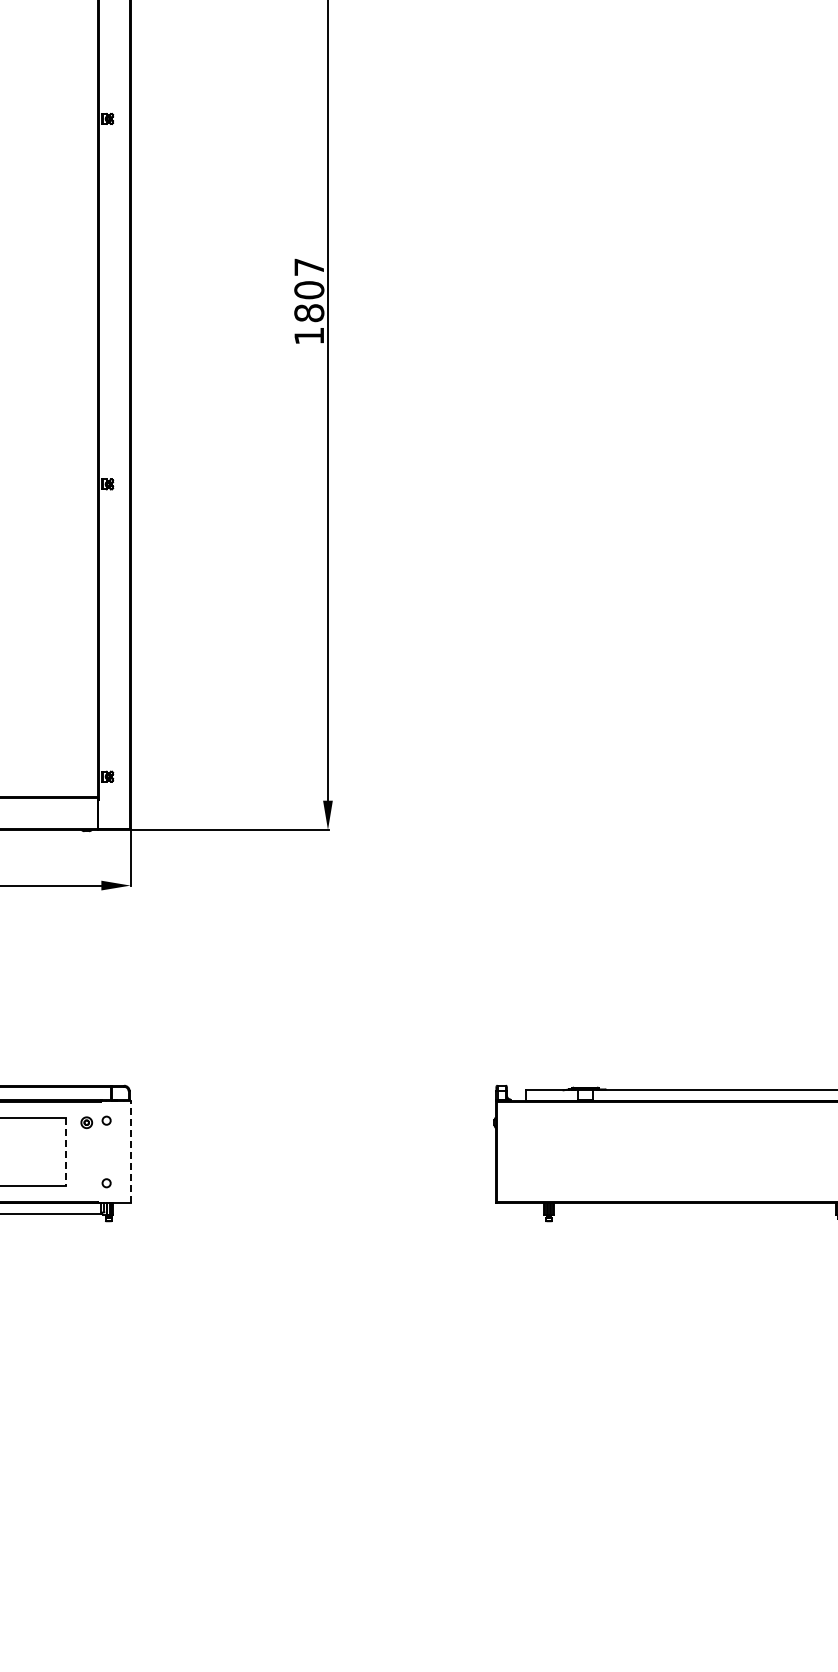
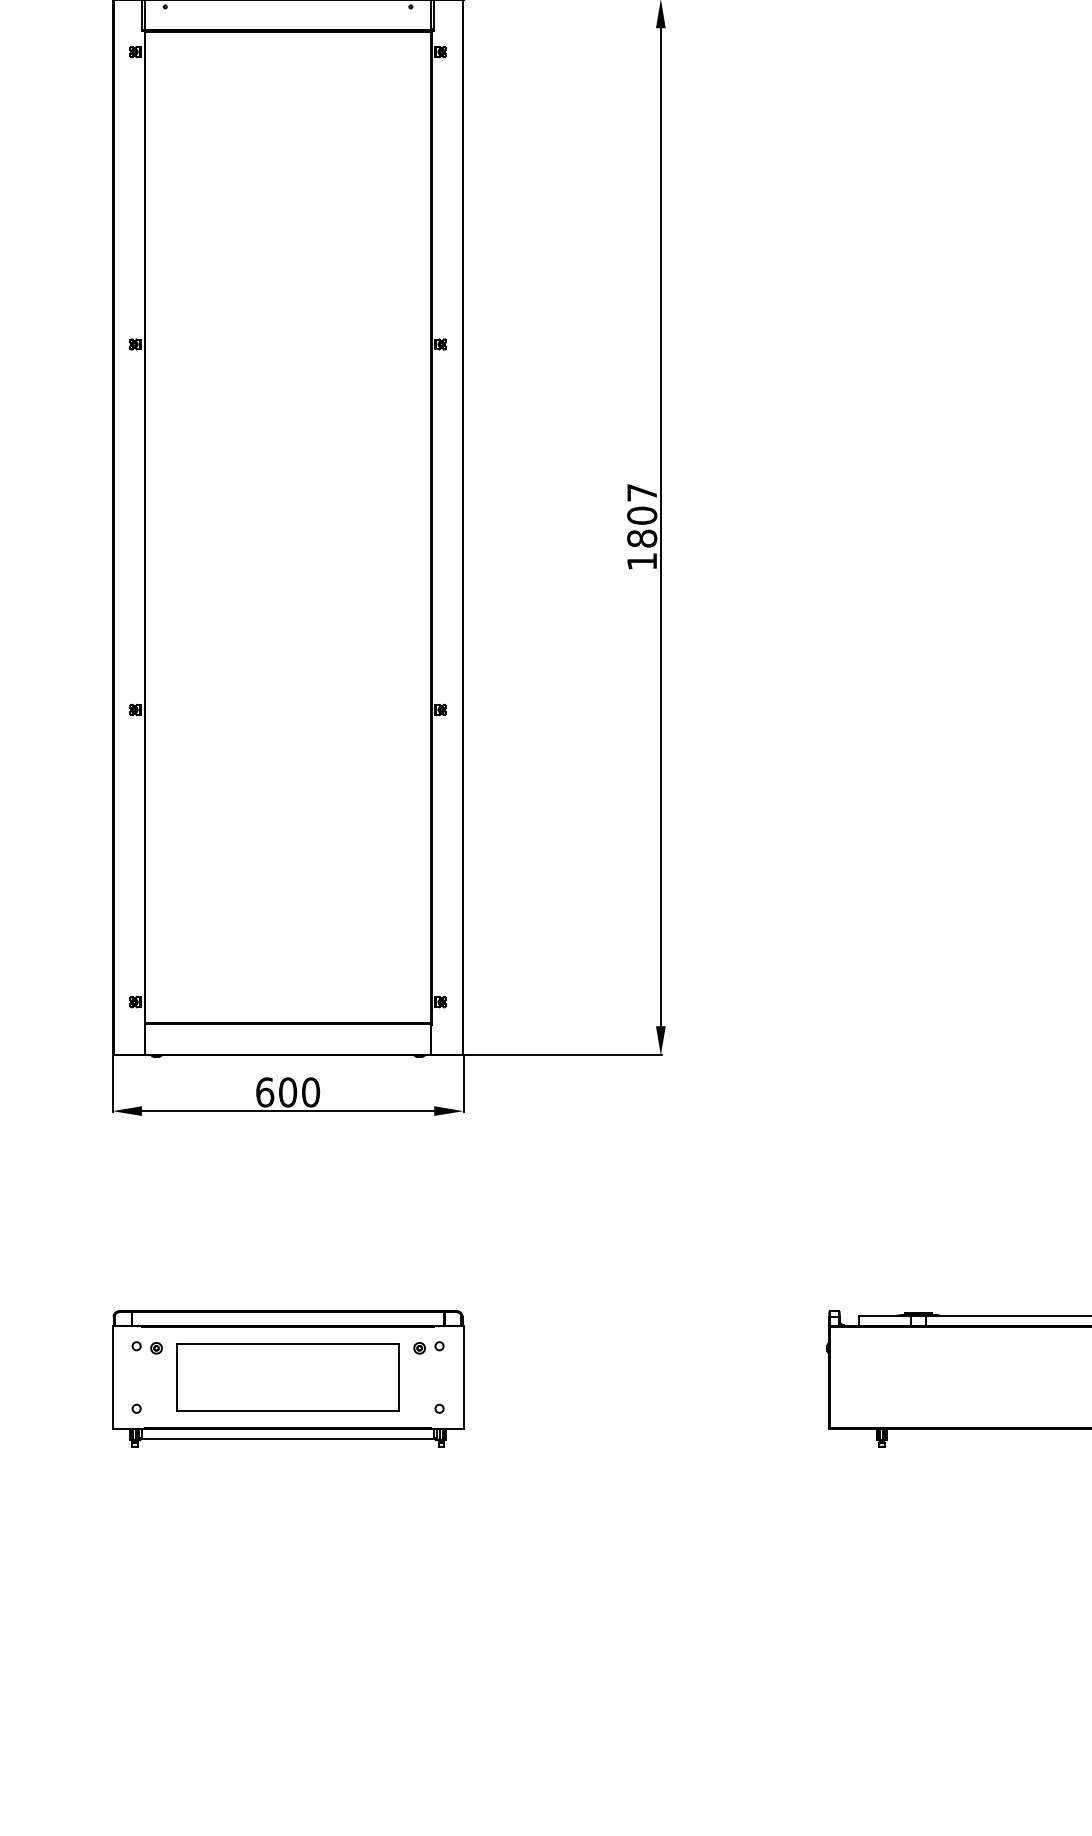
line: (66, 1151) -> (399, 1377), dashed -> solid
line: (130, 1151) -> (463, 1377), dashed -> solid

